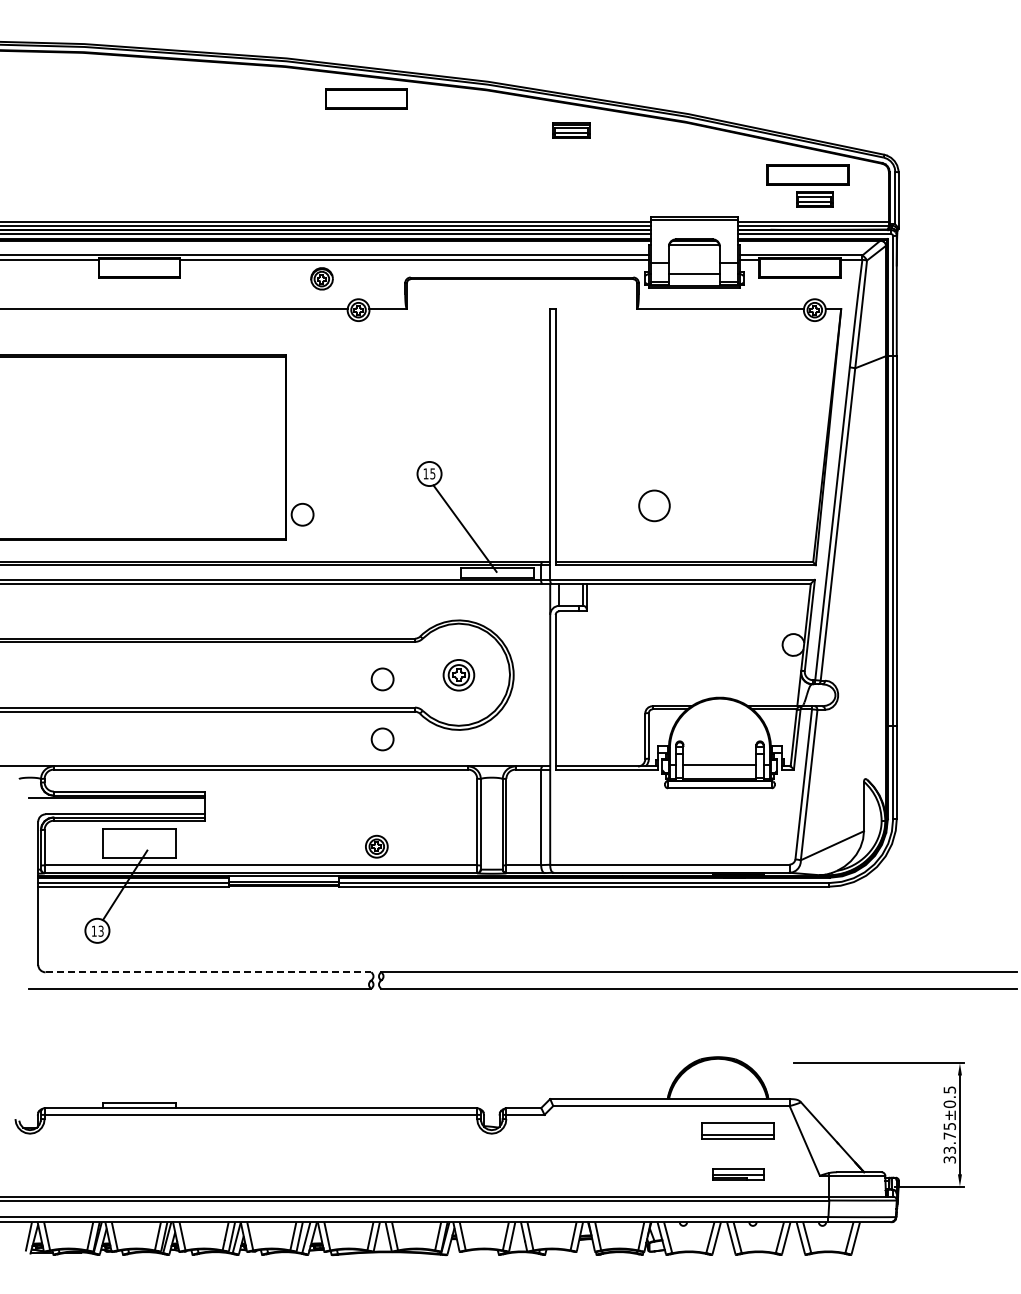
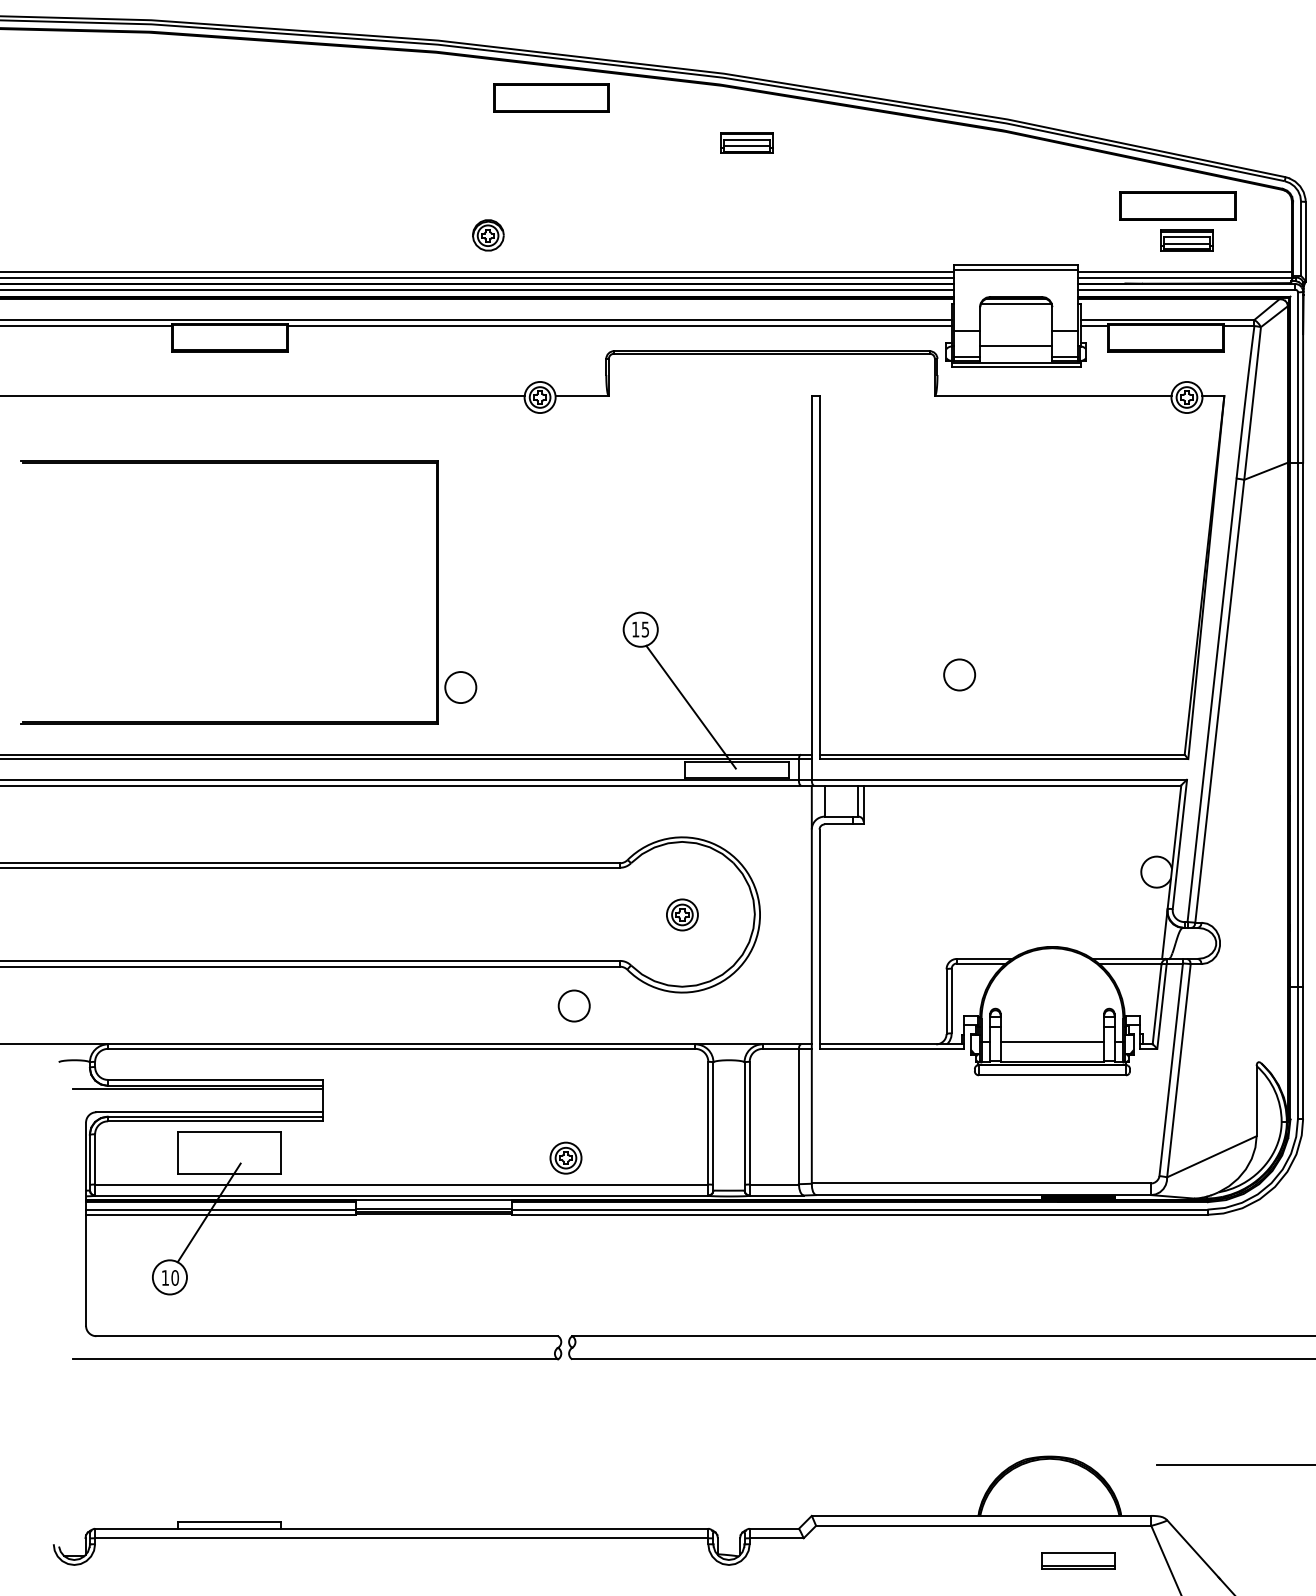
part: (571, 130) -> (747, 142), moved
part: (321, 278) -> (487, 234), moved
circle: (654, 505) -> (959, 674), size x0.71
part: (458, 674) -> (681, 913), size x0.71
circle: (382, 679) -> (574, 921), removed
text: (100, 930) -> (174, 1276), 13 -> 10
line: (208, 972) -> (327, 1336), dashed -> solid
part: (738, 1130) -> (1078, 1560), size x0.71

